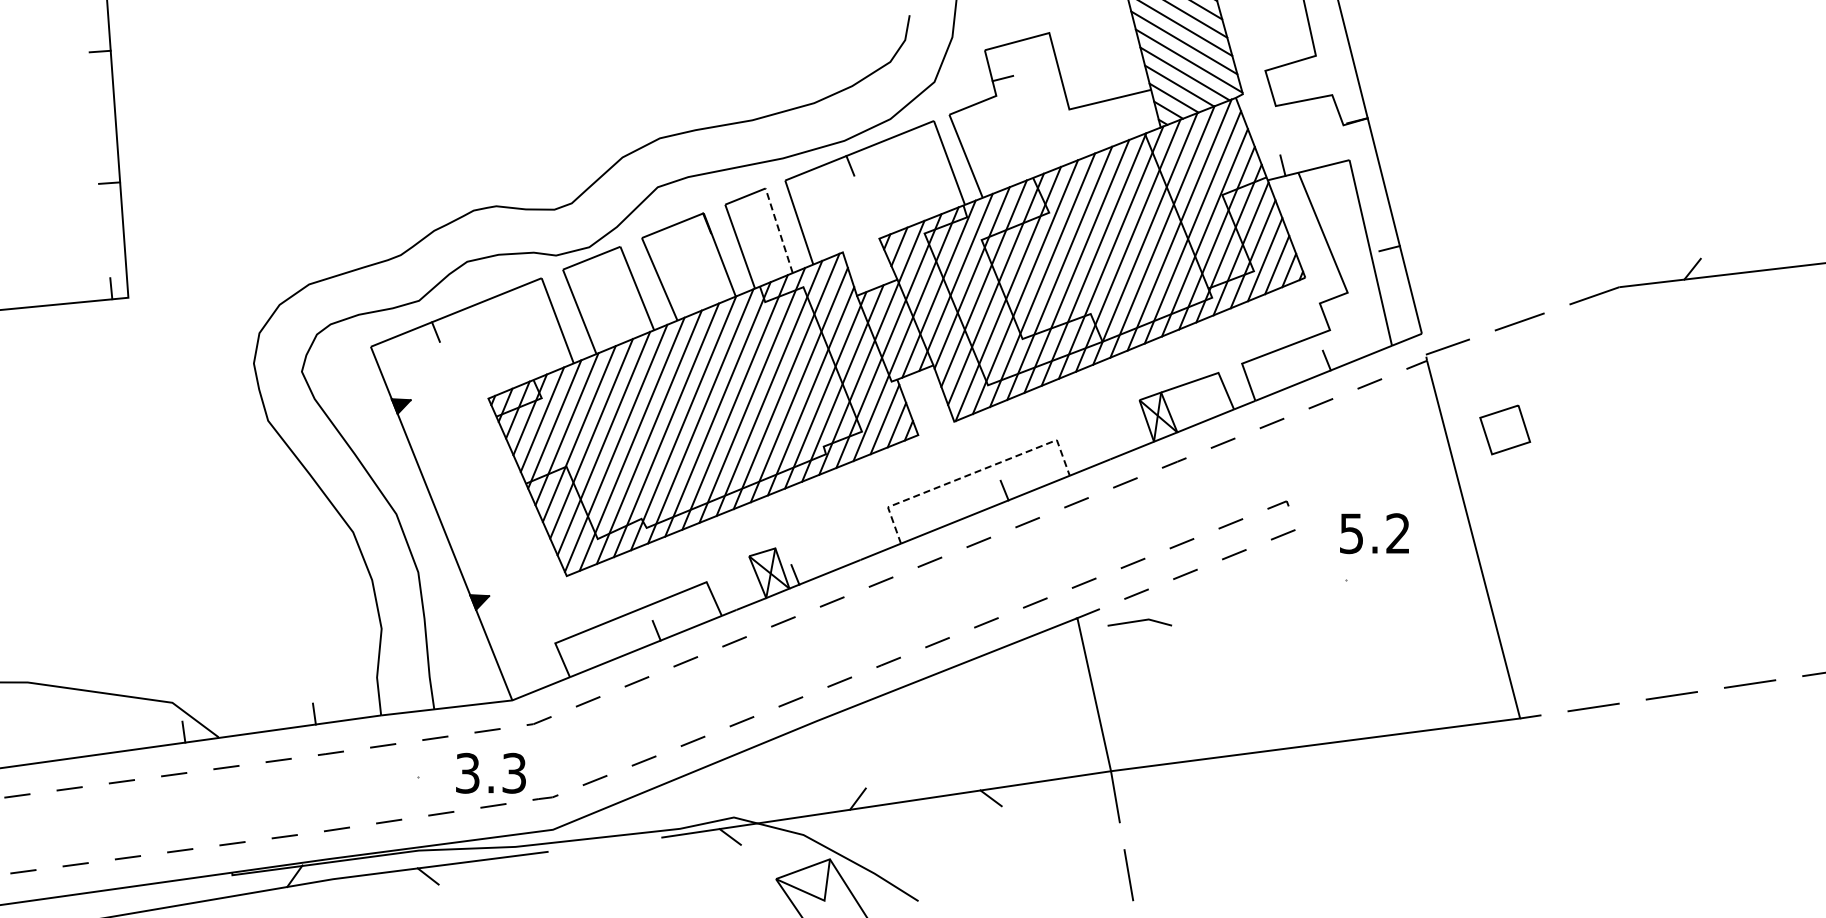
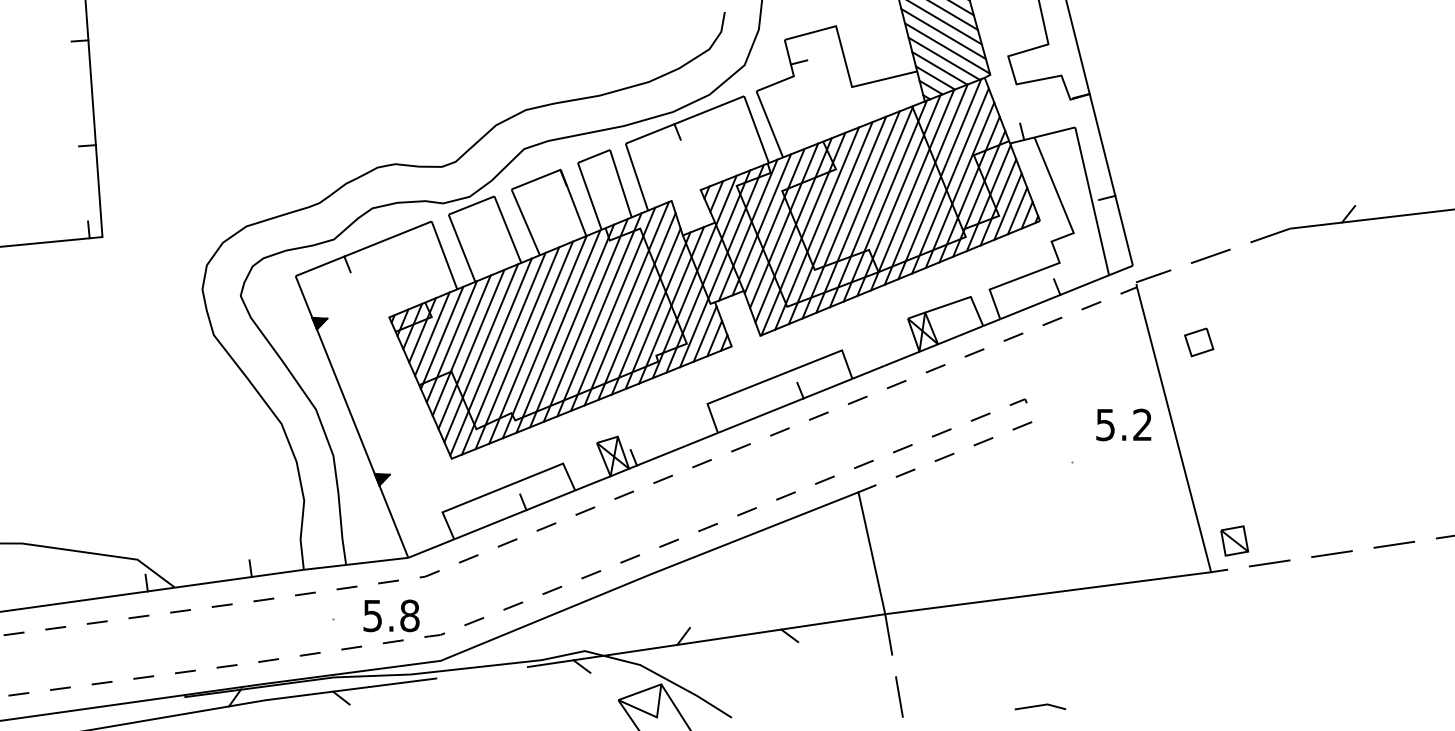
line: (779, 230) -> (621, 183), dashed -> solid
part: (1504, 429) -> (1198, 342), size x0.71
line: (972, 473) -> (774, 377), dashed -> solid
text: (1374, 533) -> (1123, 424), moved
line: (1139, 621) -> (1040, 706), moved
part: (1549, 678) -> (1234, 540), added
text: (491, 772) -> (391, 615), 3.3 -> 5.8

